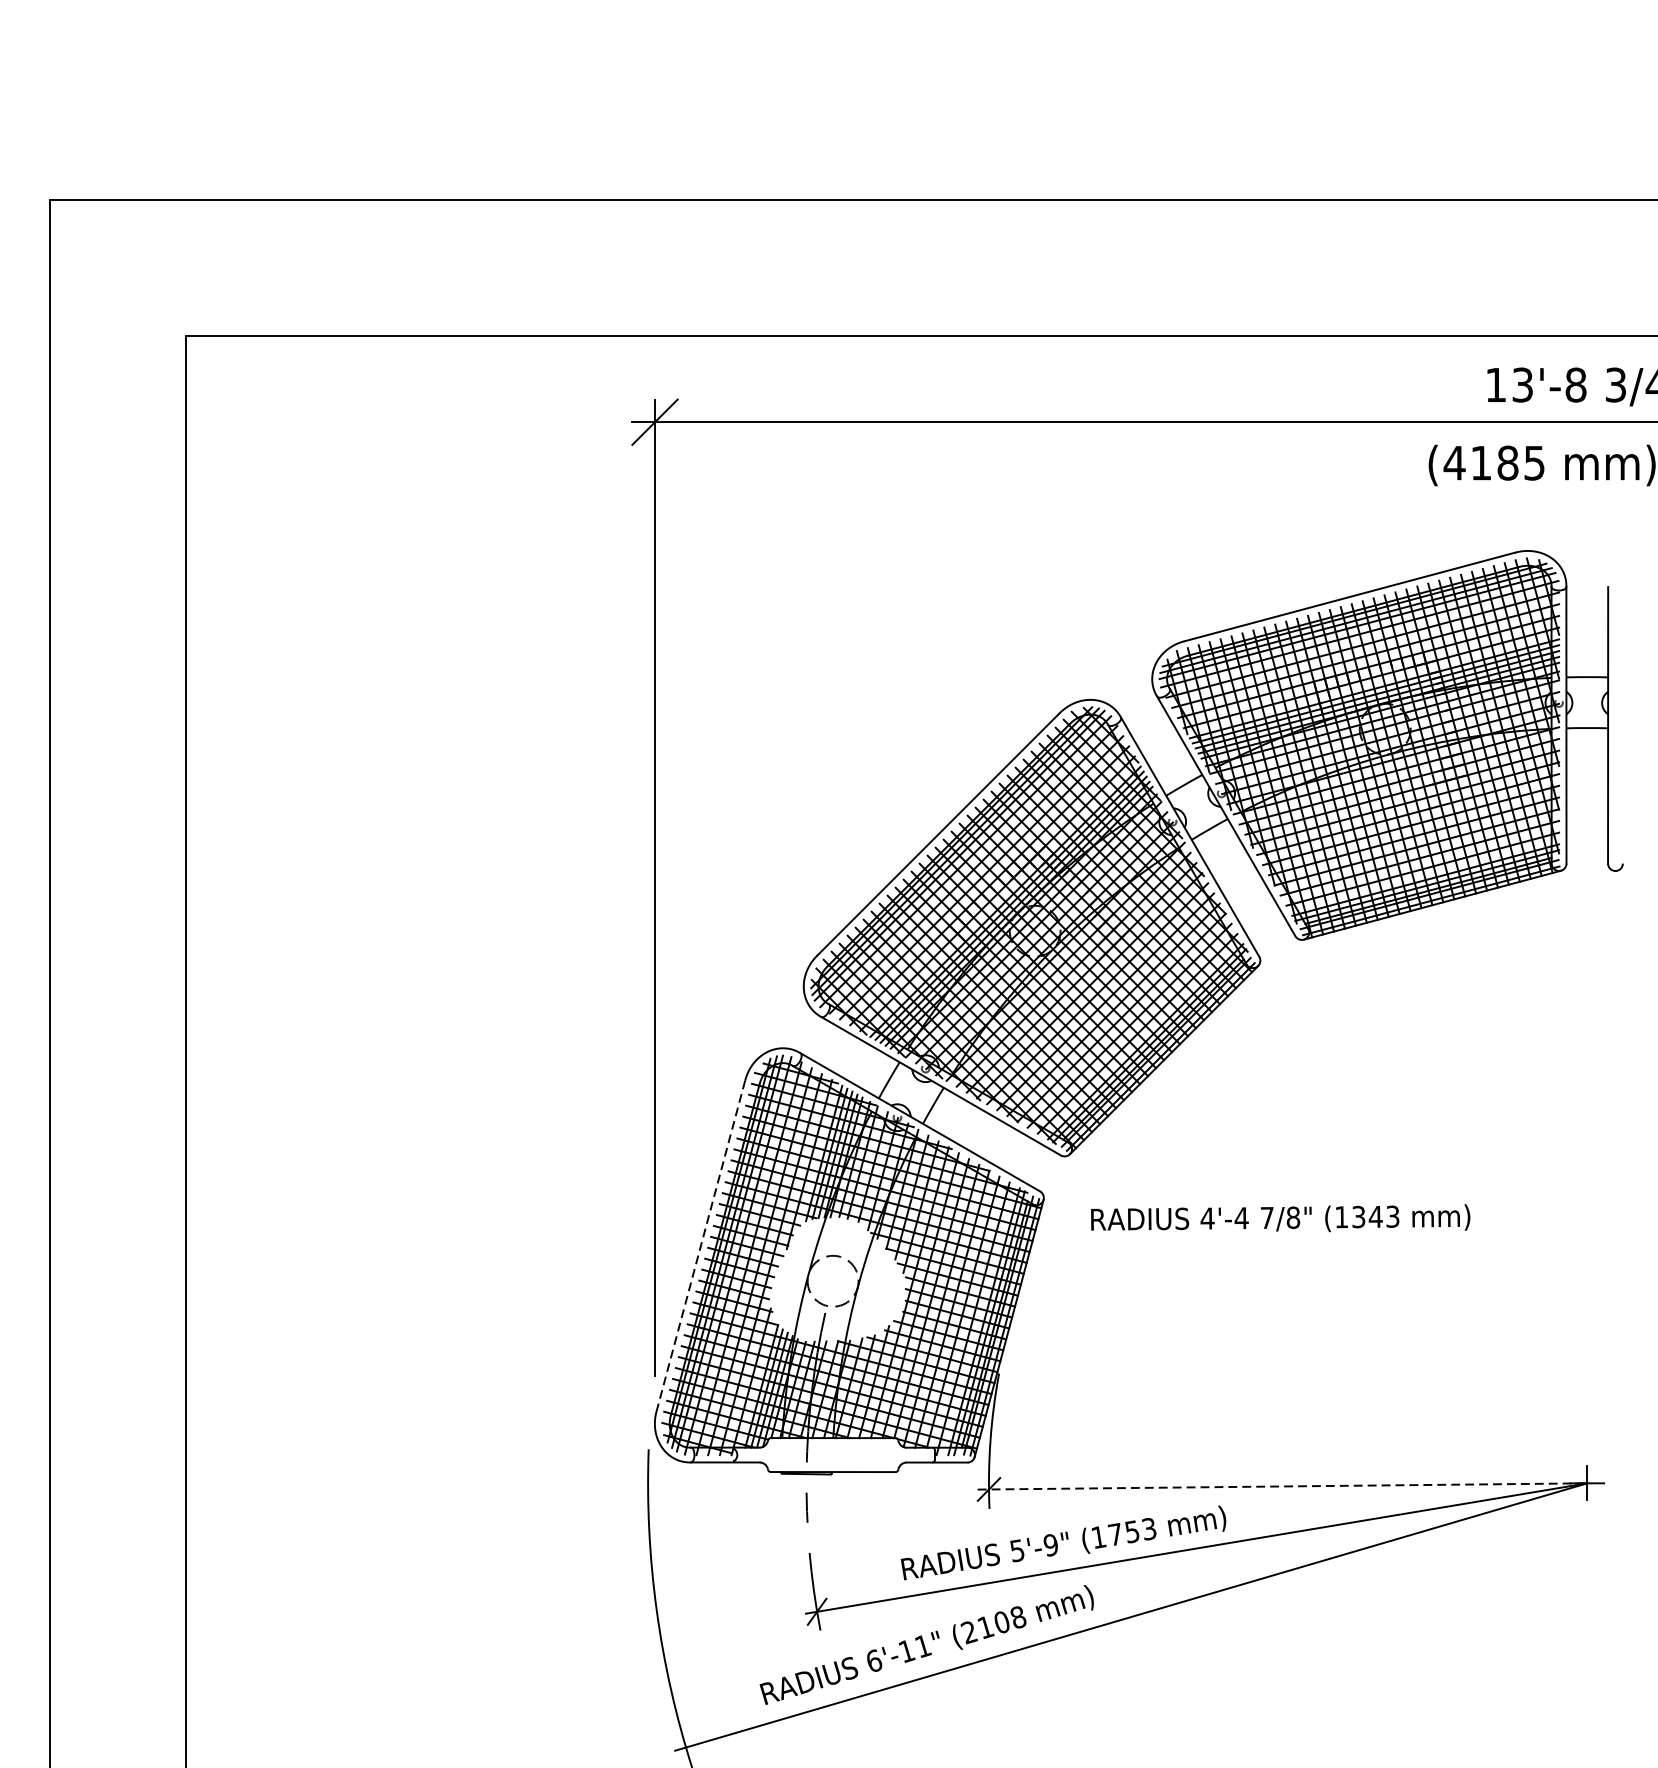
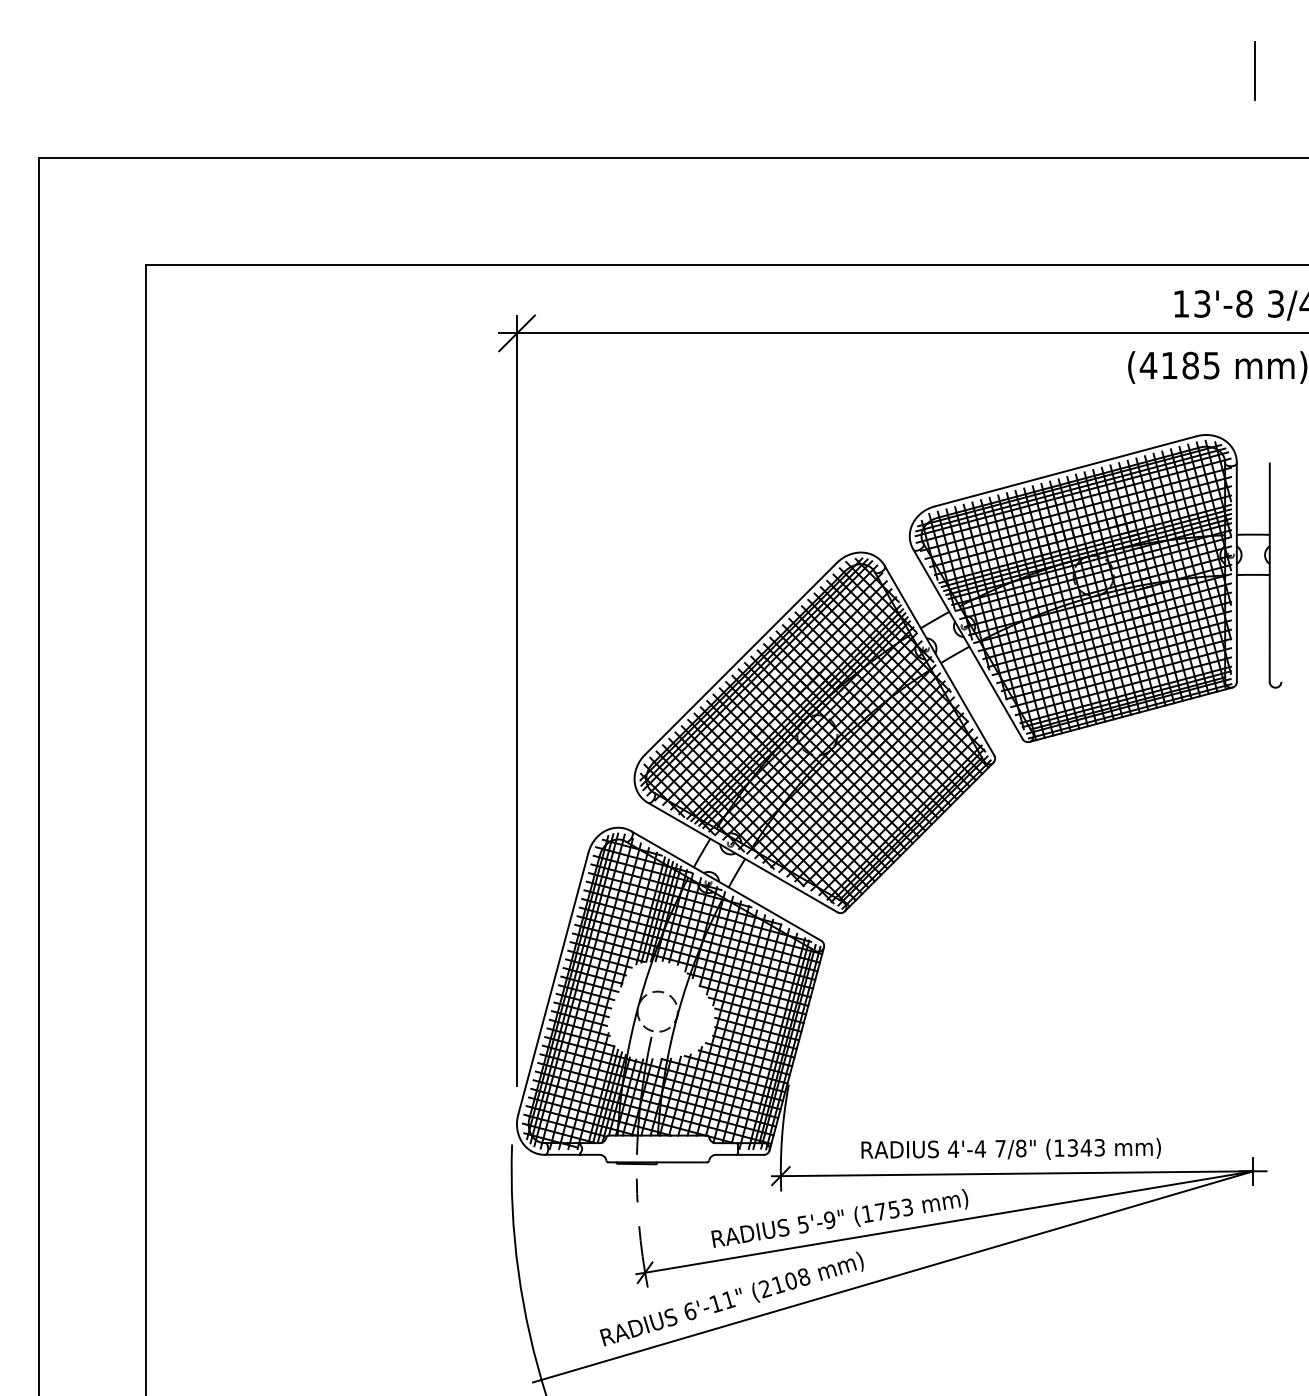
line: (1590, 89) -> (1255, 70), added
text: (1279, 1217) -> (1010, 1148), moved
line: (701, 1246) -> (553, 984), dashed -> solid
line: (1282, 1486) -> (1012, 1173), dashed -> solid

